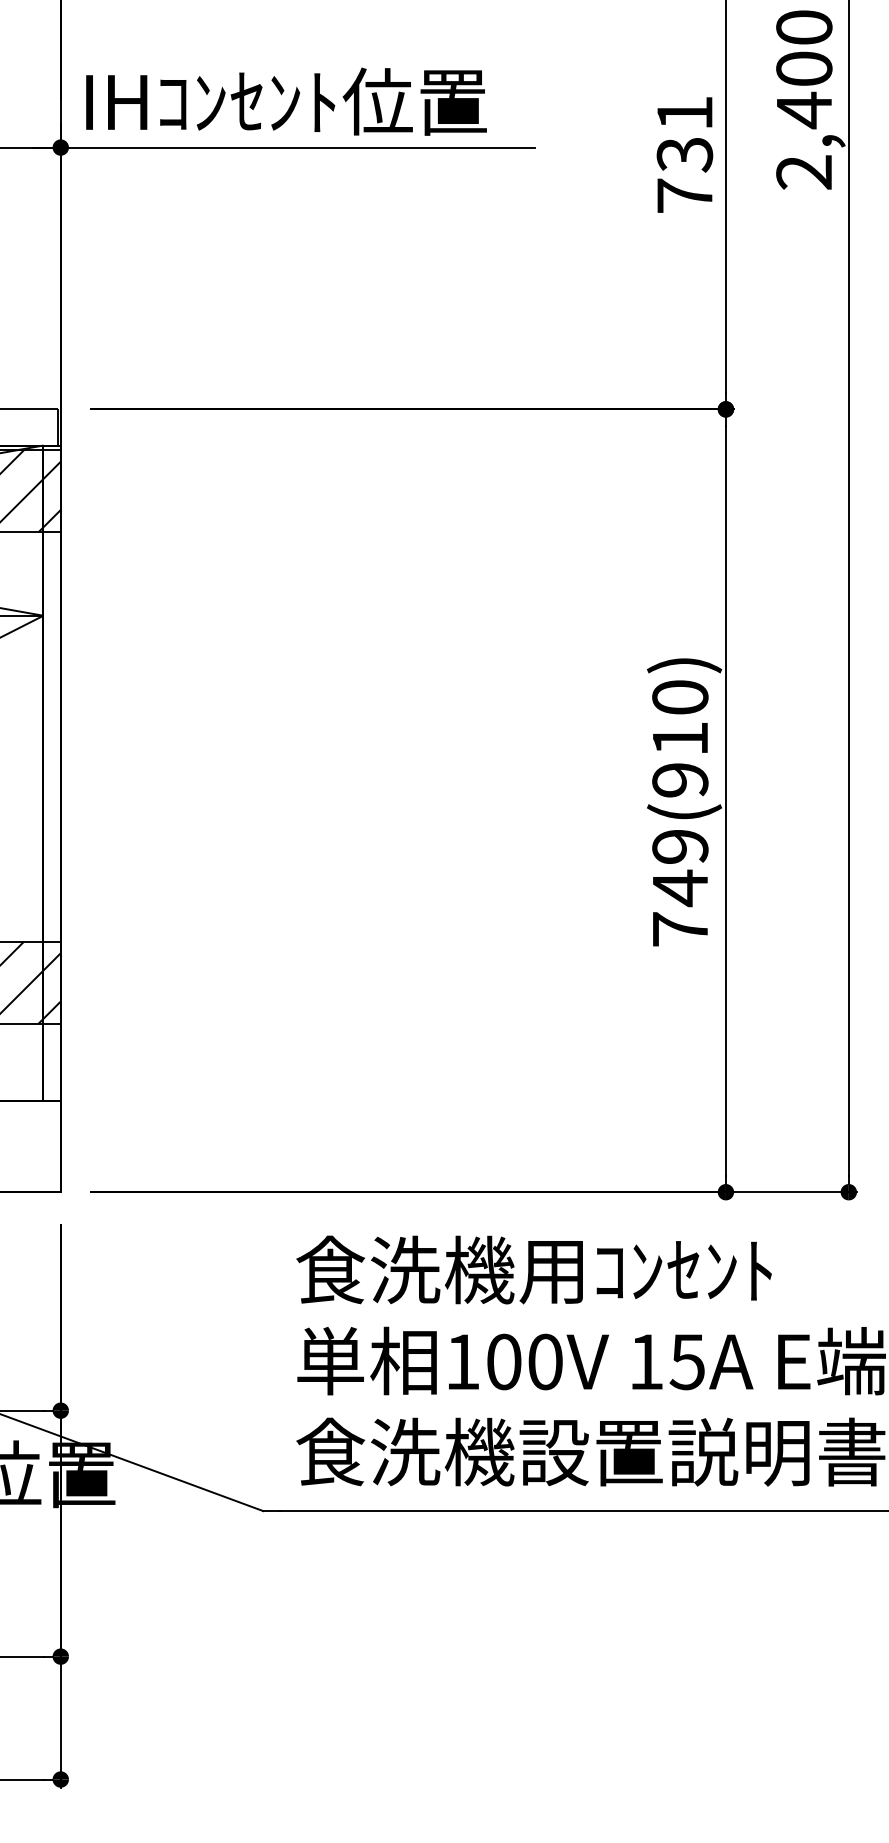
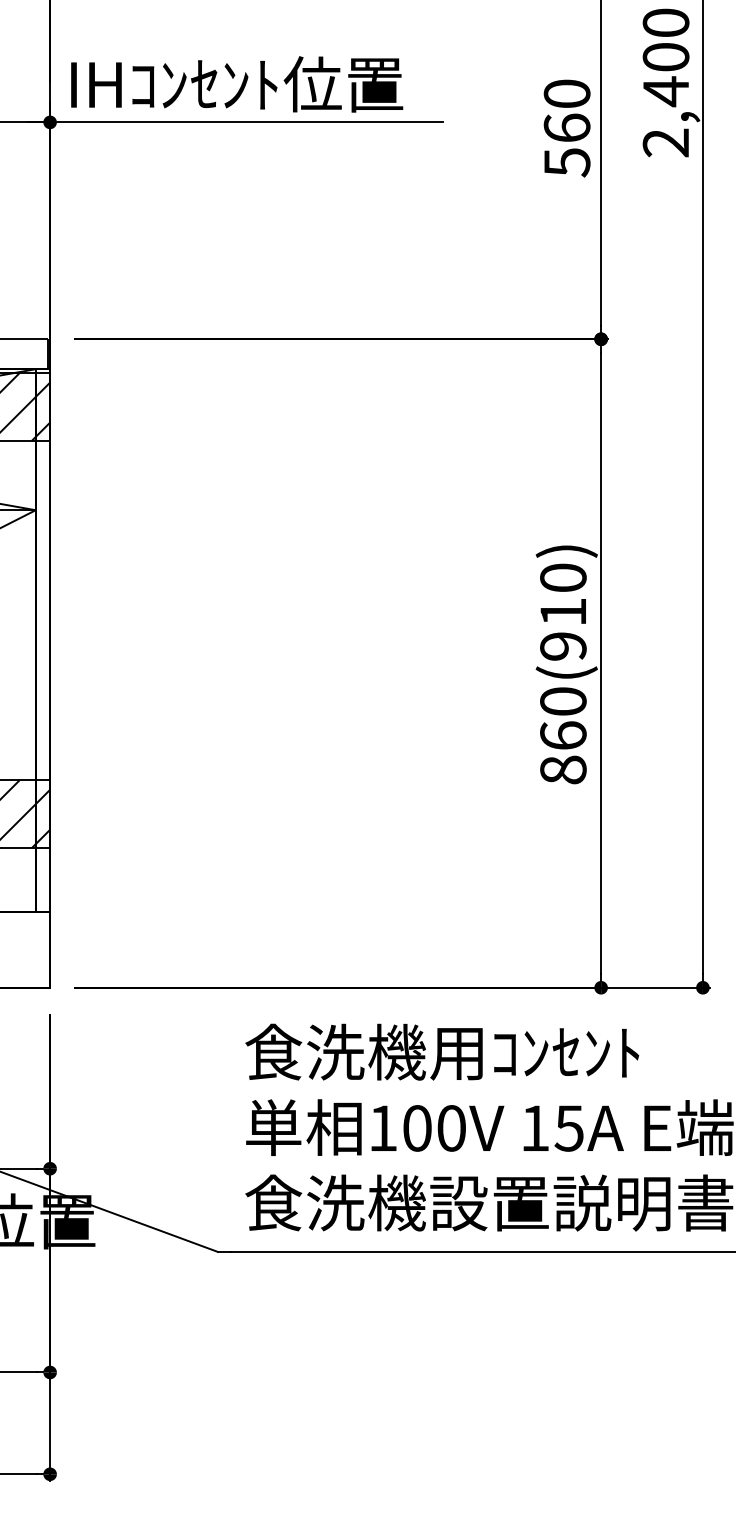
text: (684, 155) -> (566, 128), 731 -> 560
text: (680, 887) -> (563, 735), 749(910) -> 860(910)

